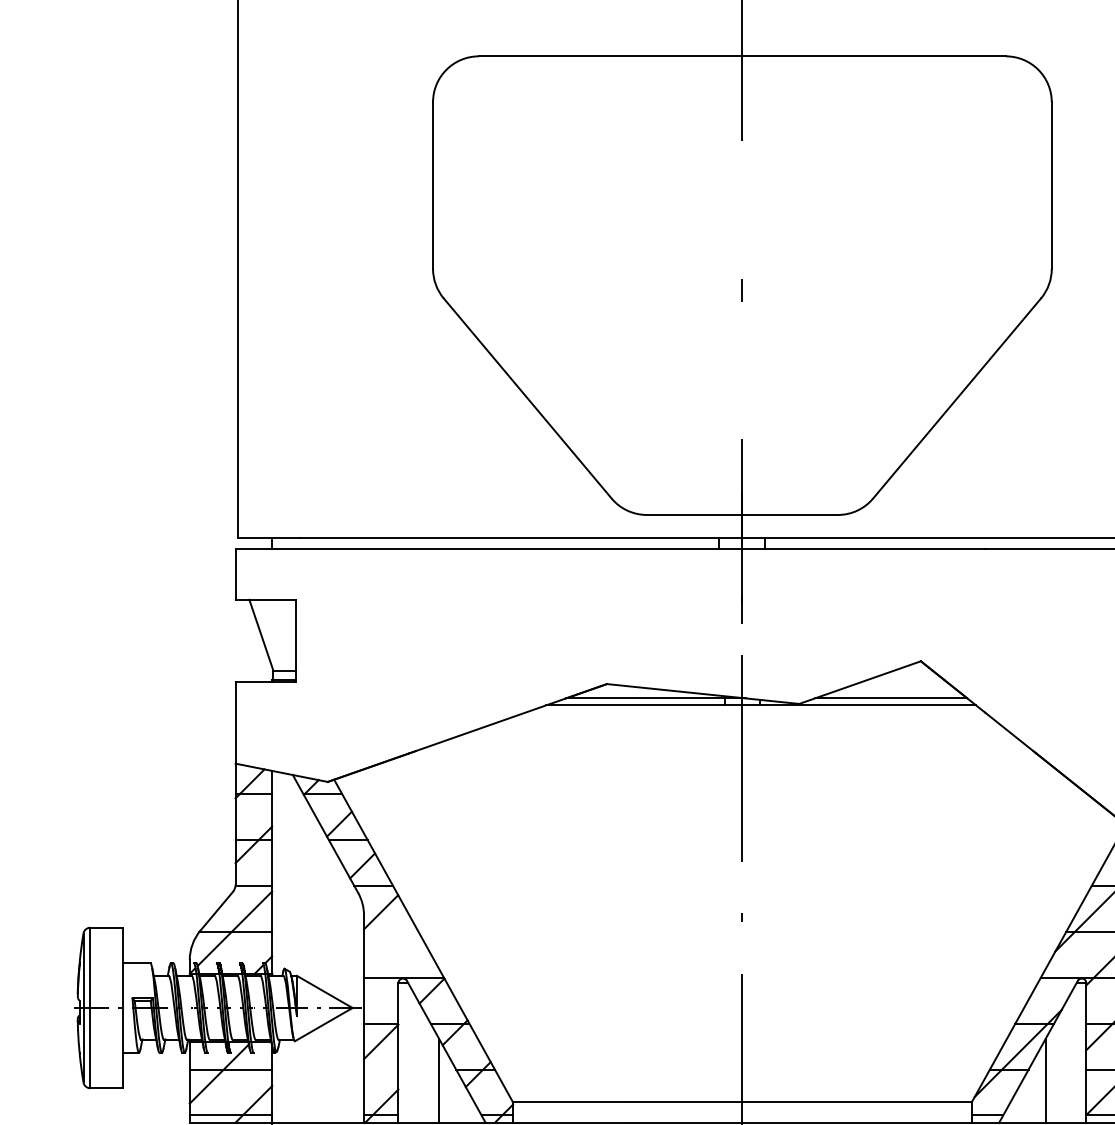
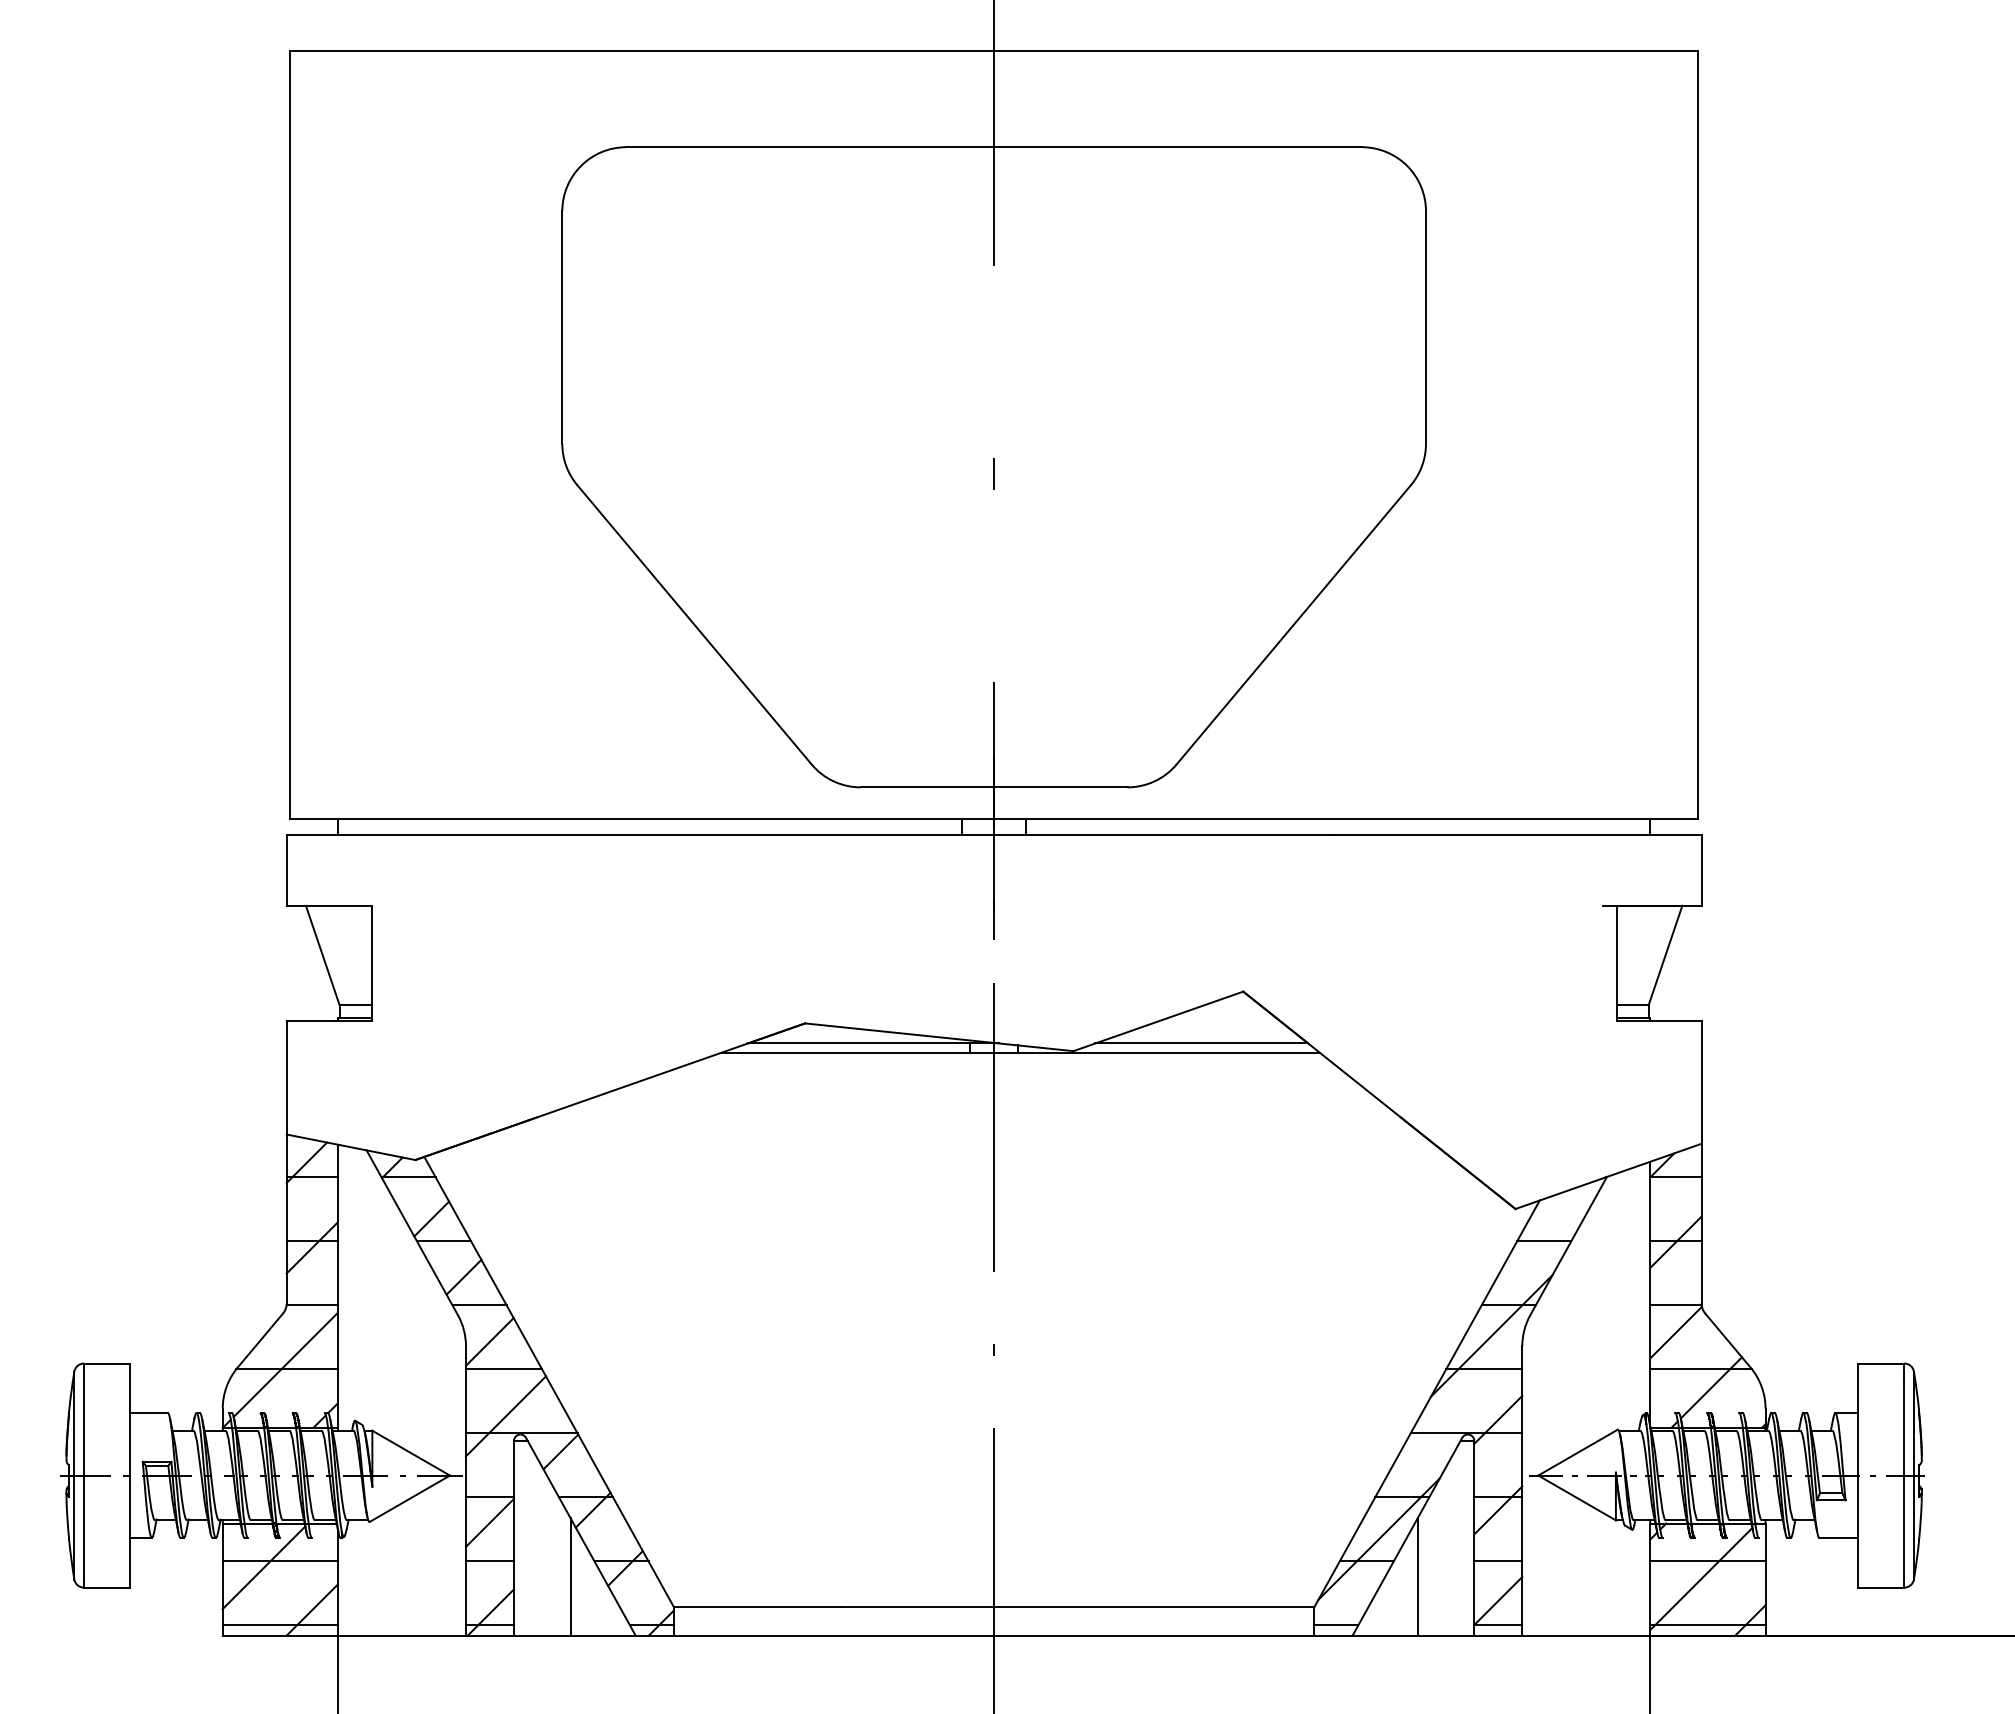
line: (391, 932) -> (504, 1369), added
line: (392, 965) -> (505, 1416), added
line: (381, 1069) -> (490, 1561), added

